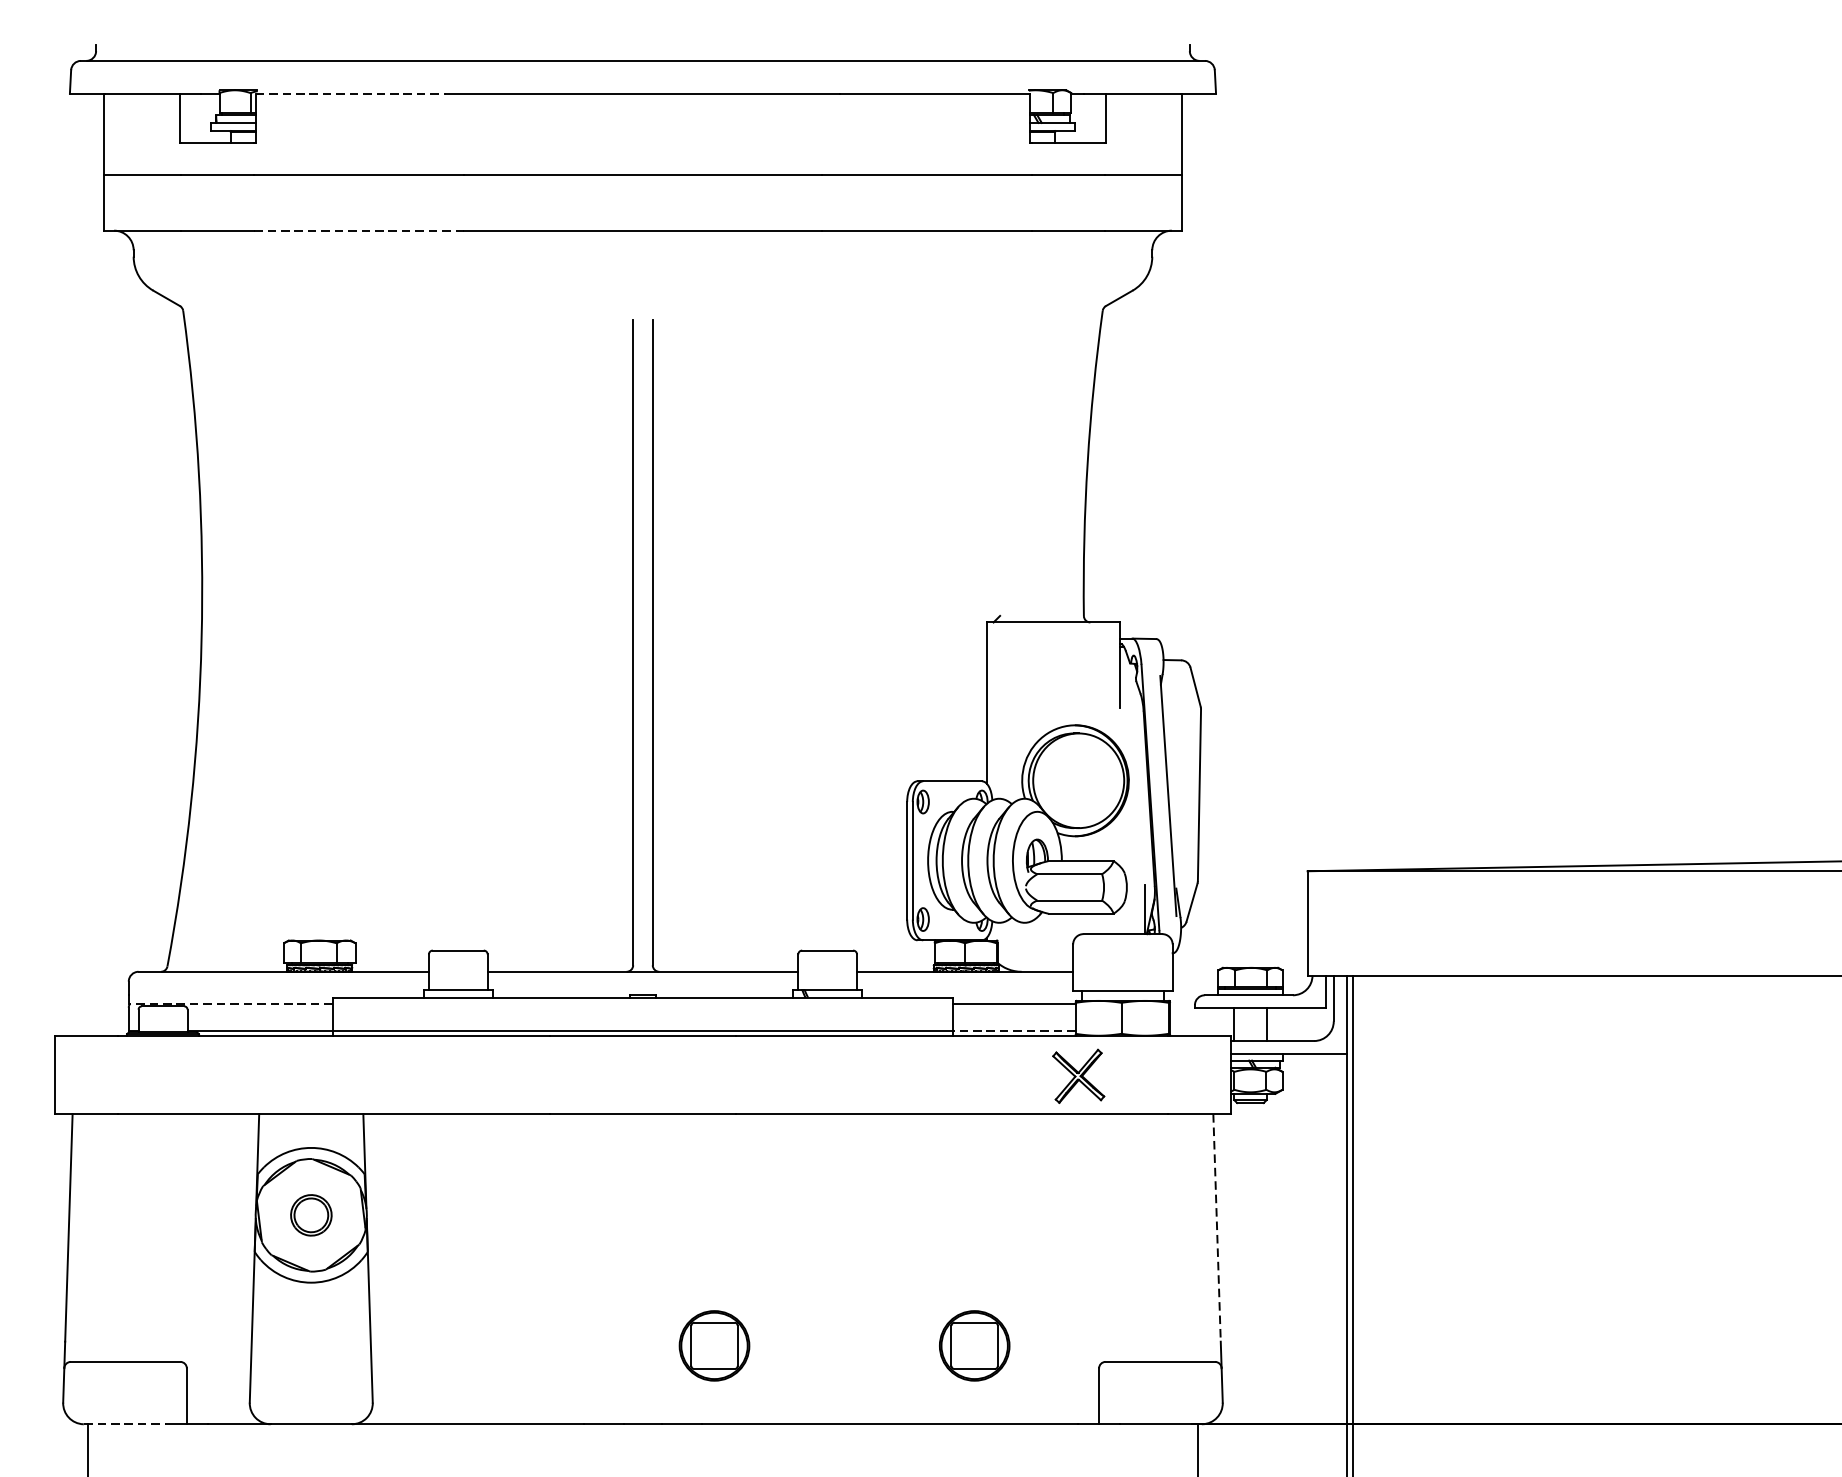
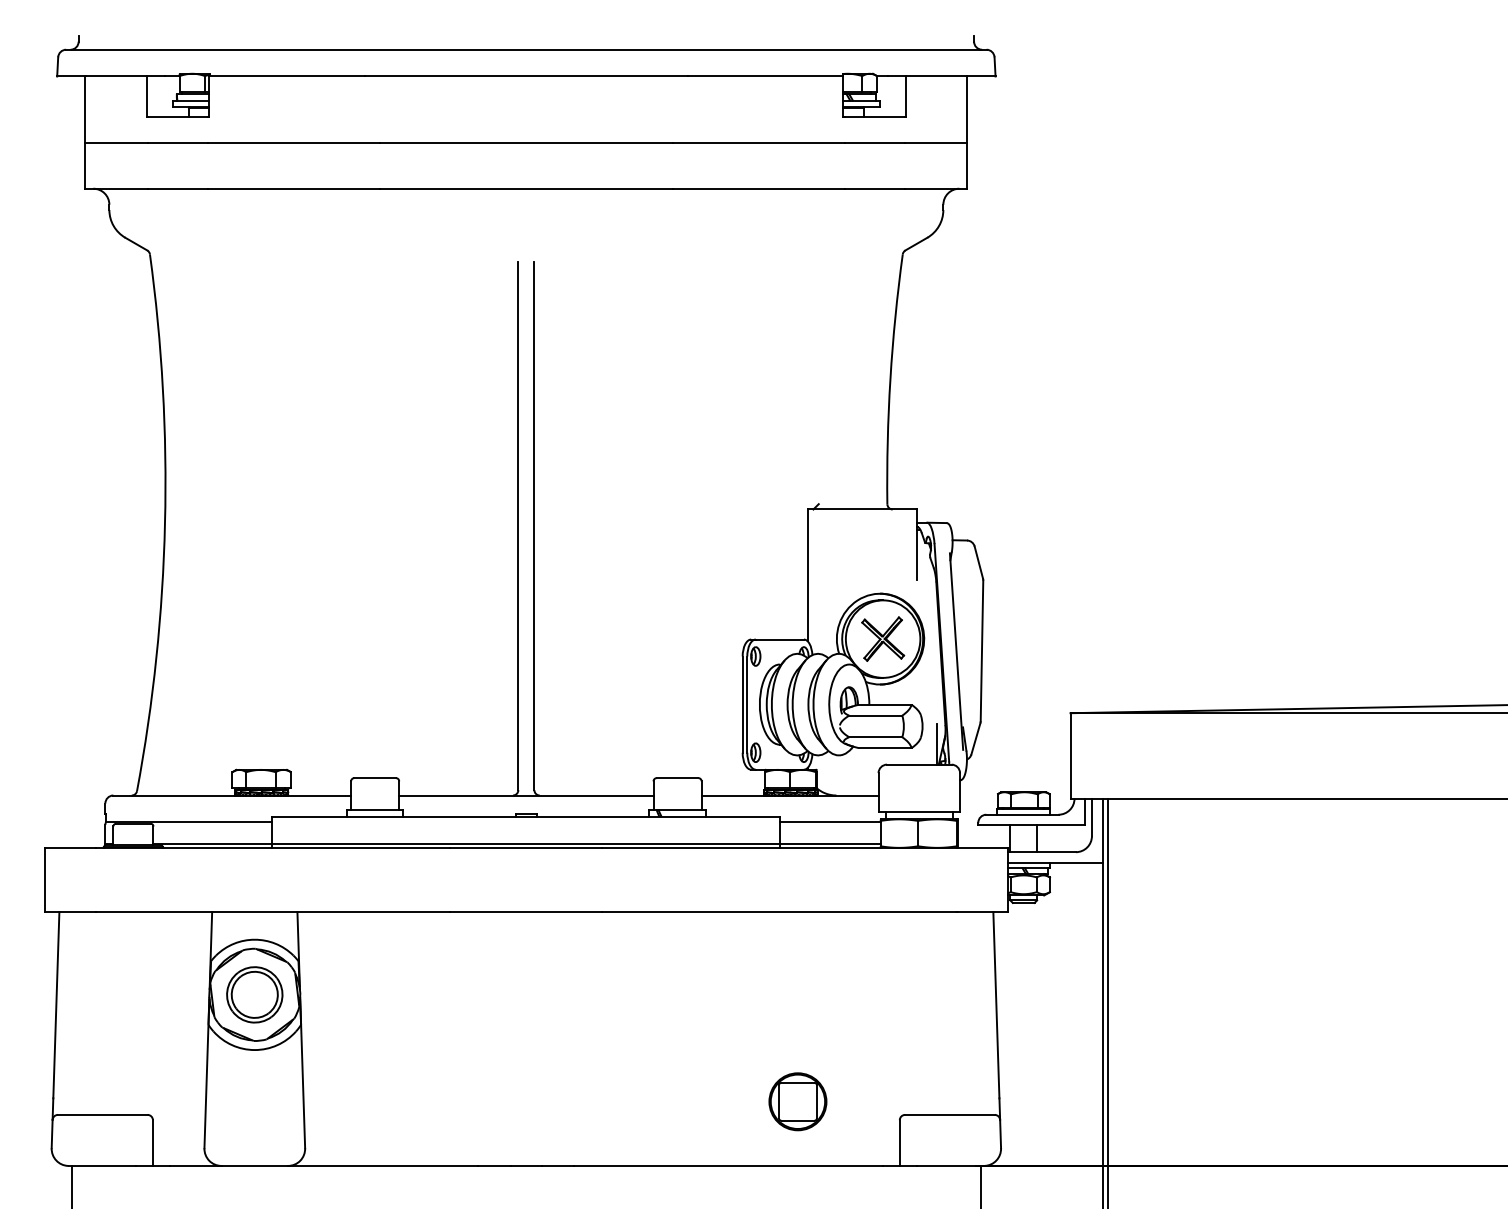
line: (351, 93) -> (287, 76), dashed -> solid
line: (358, 230) -> (293, 188), dashed -> solid
line: (230, 1004) -> (188, 822), dashed -> solid
line: (1013, 1030) -> (829, 843), dashed -> solid
part: (1079, 1075) -> (883, 638), moved
part: (310, 1214) -> (254, 994), size x1.67
line: (1217, 1228) -> (996, 1005), dashed -> solid
part: (713, 1345) -> (584, 1101), removed
line: (125, 1423) -> (102, 1165), dashed -> solid

